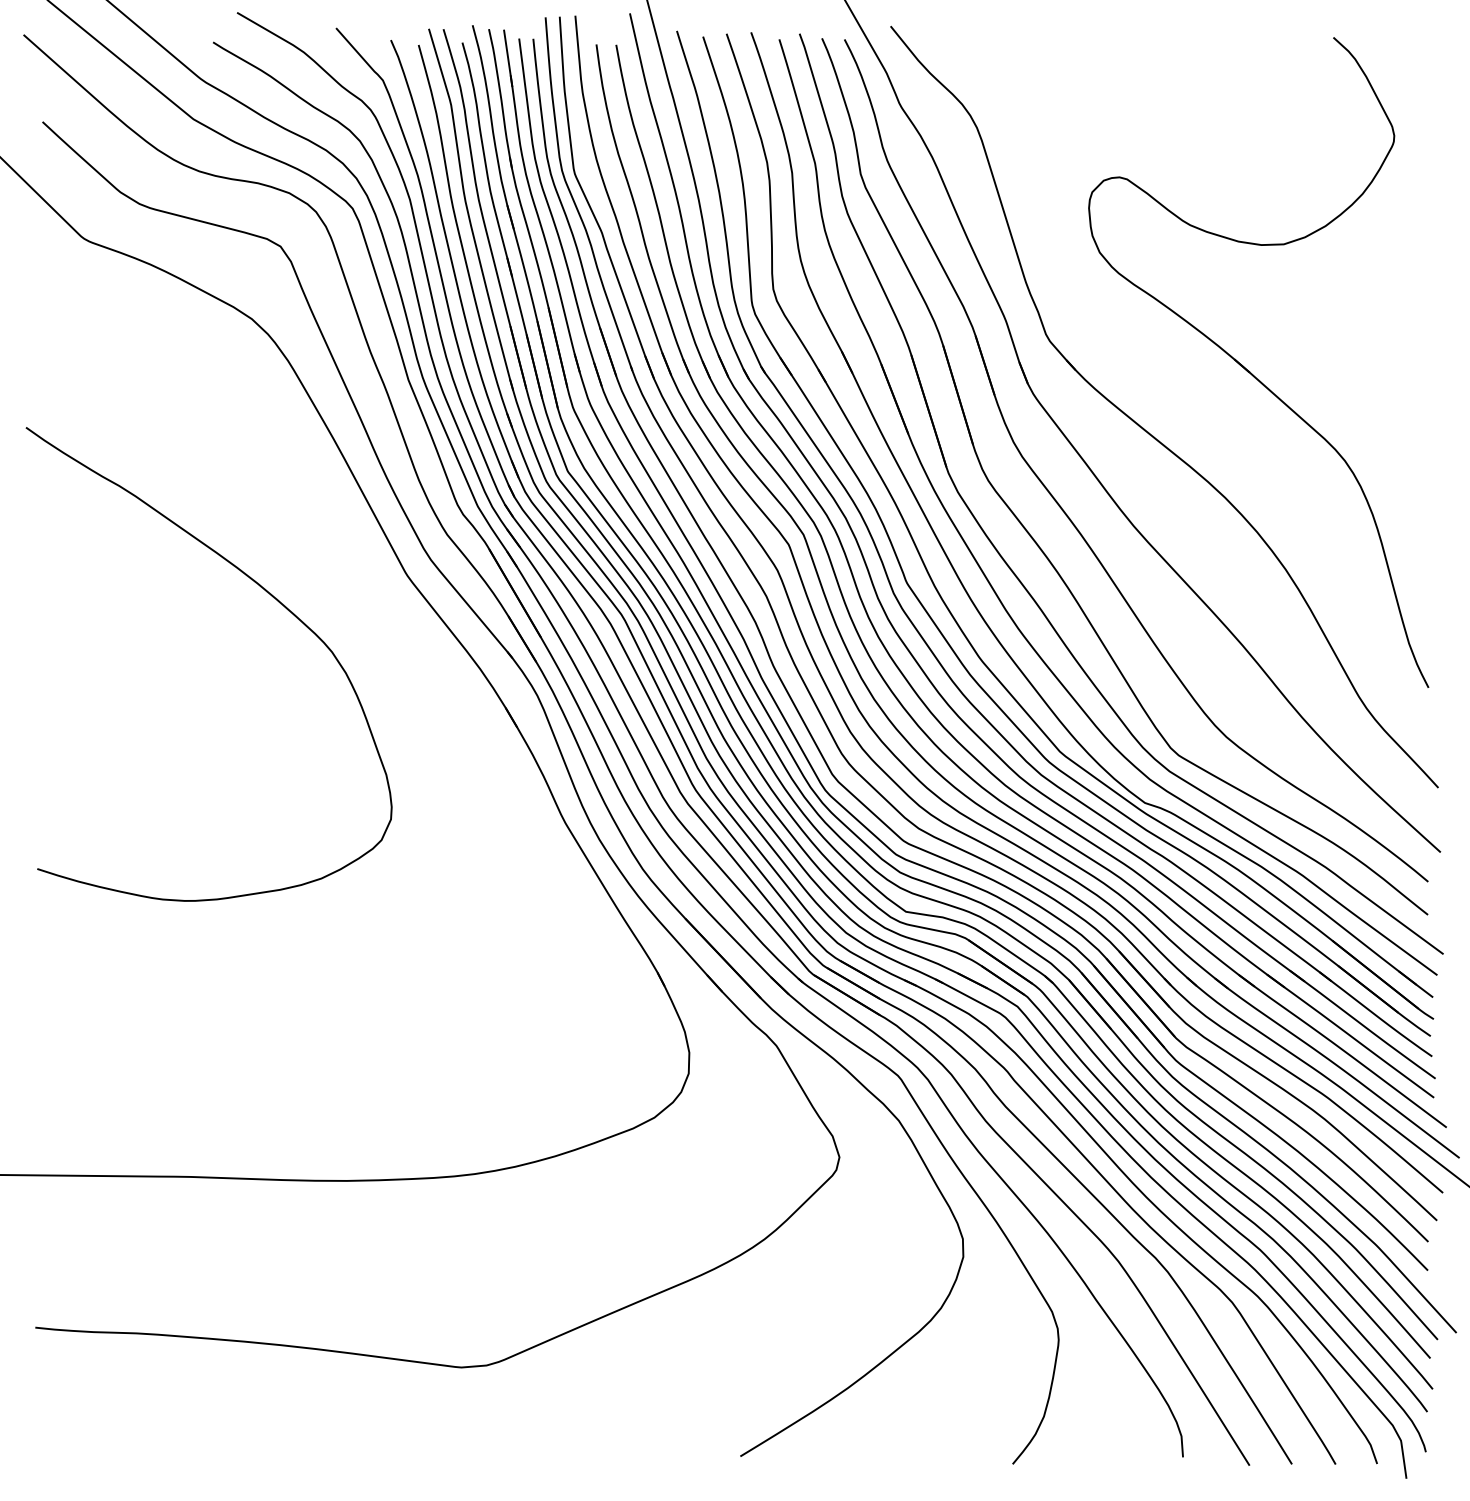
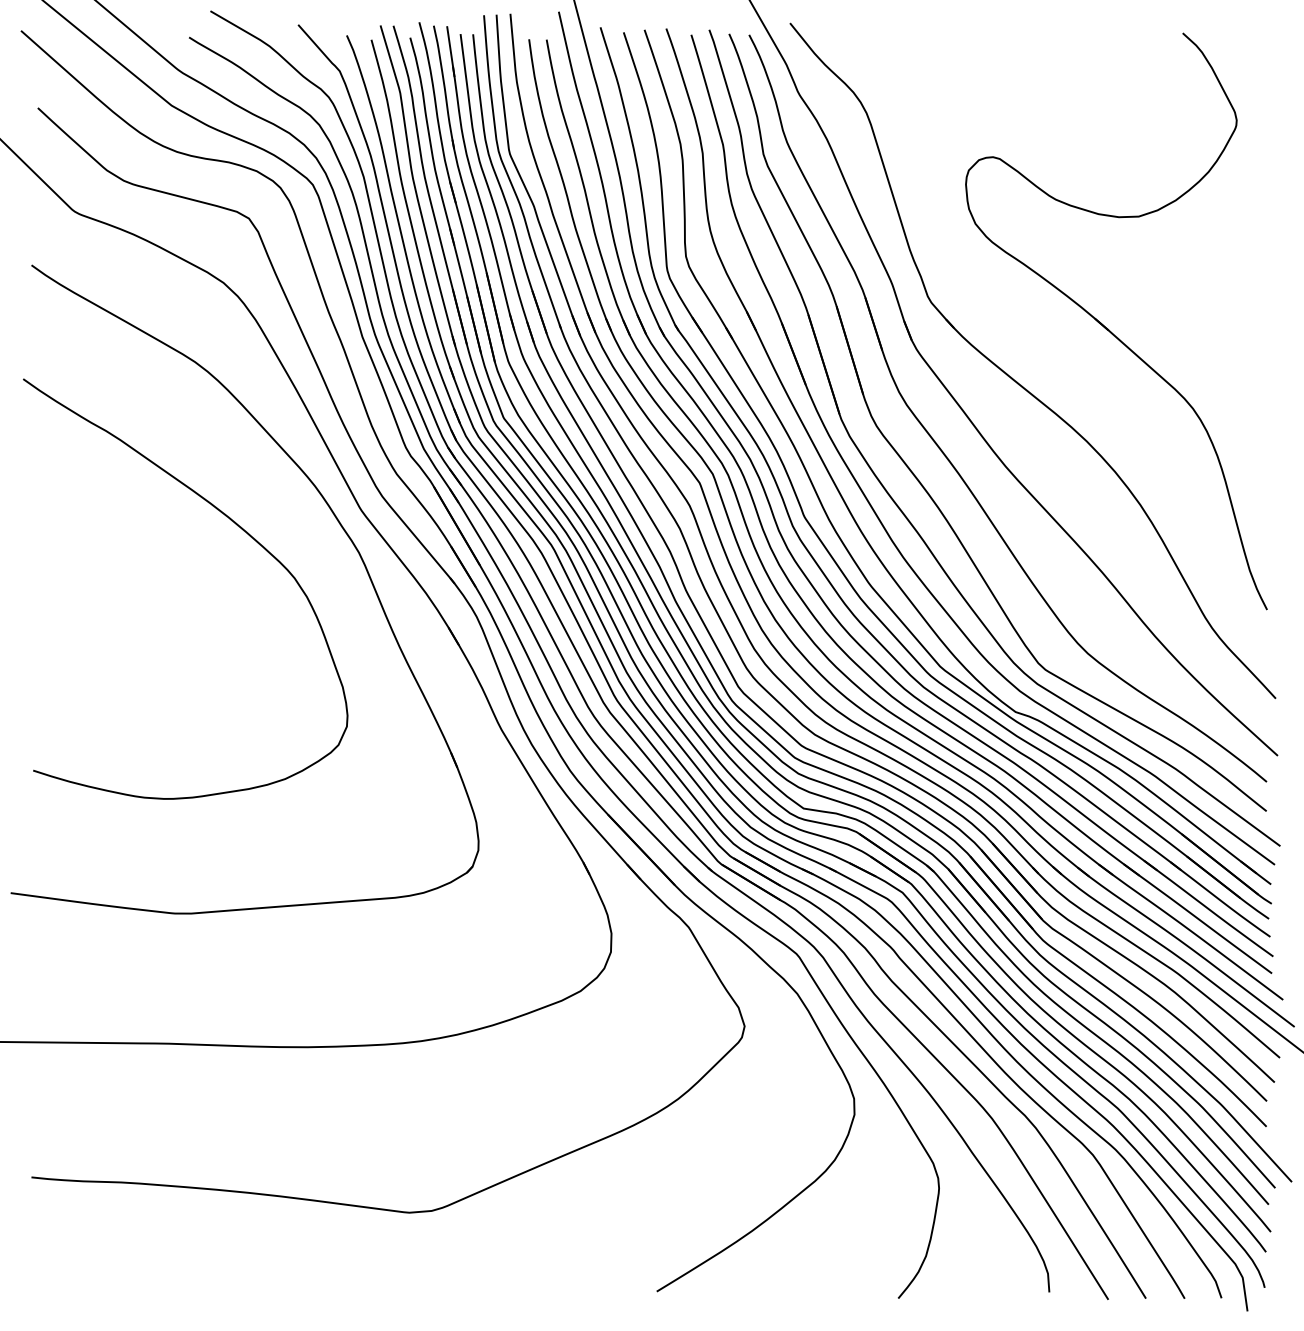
part: (382, 591) -> (339, 524), added

